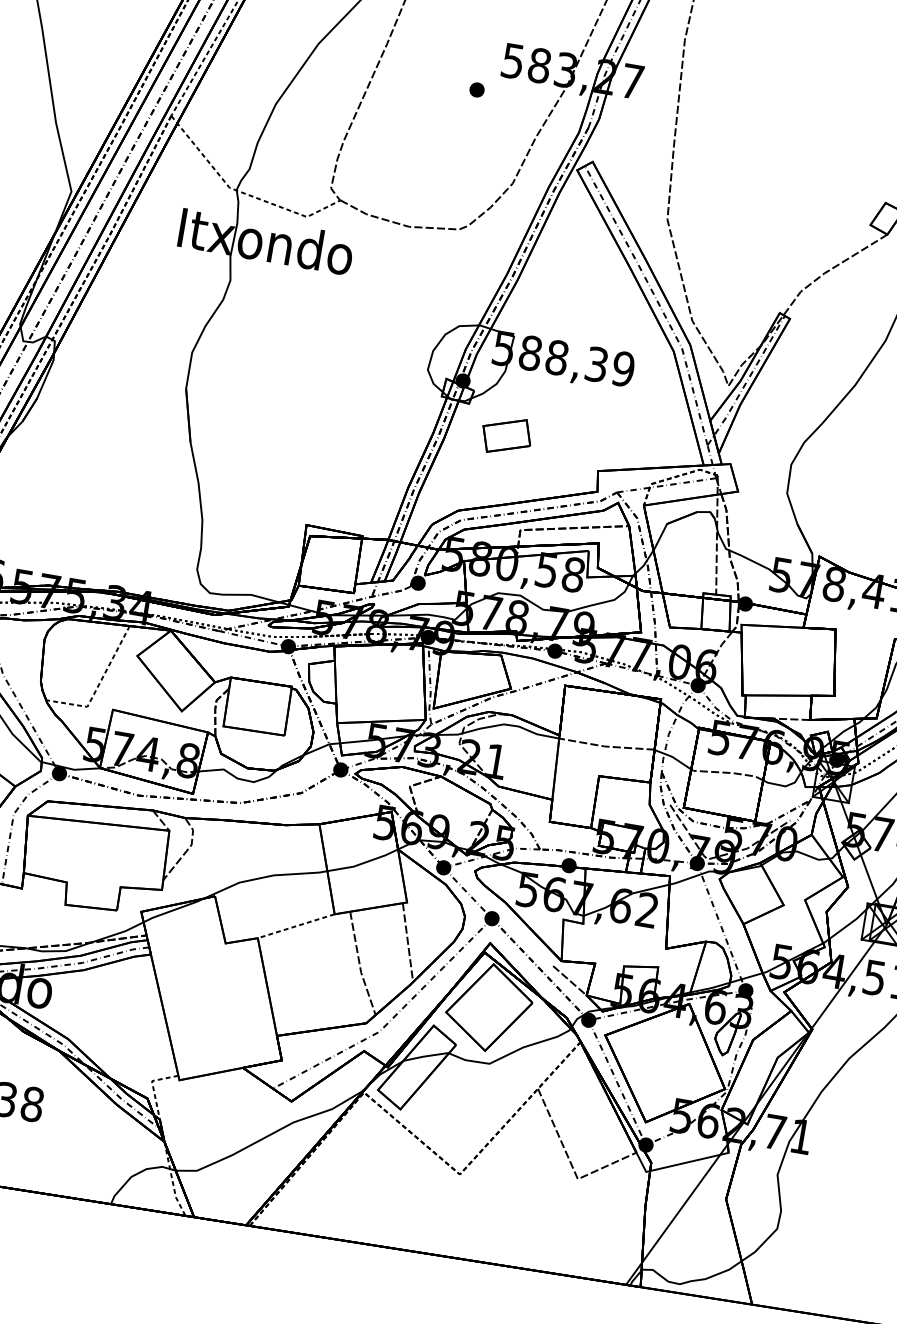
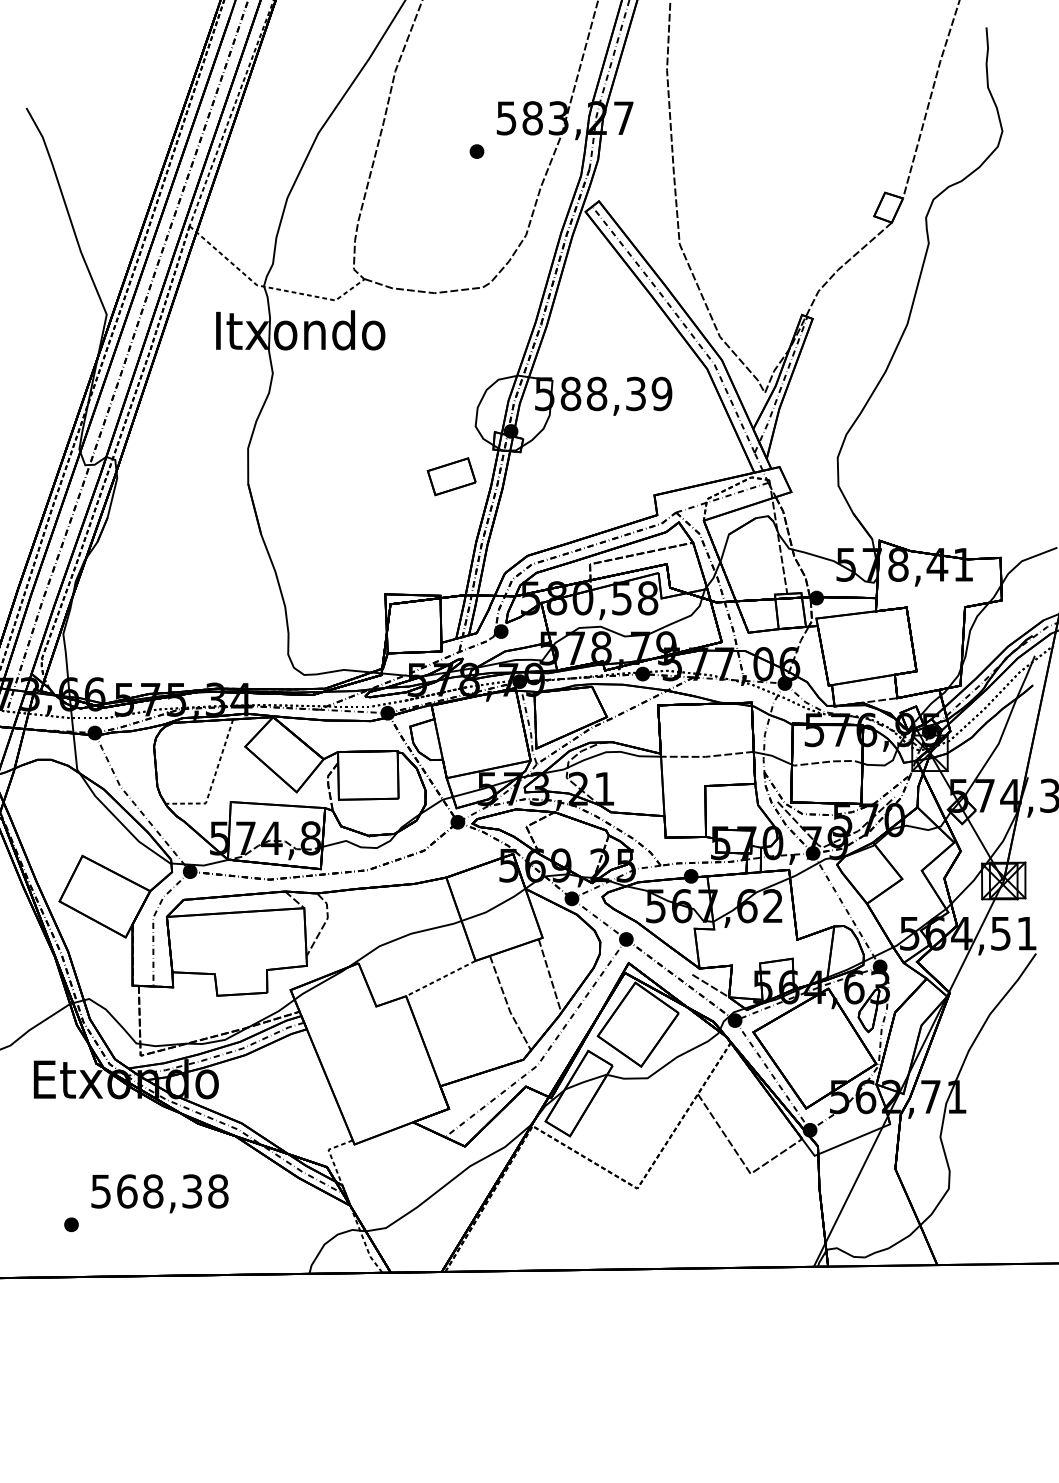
part: (506, 435) -> (451, 476), moved

